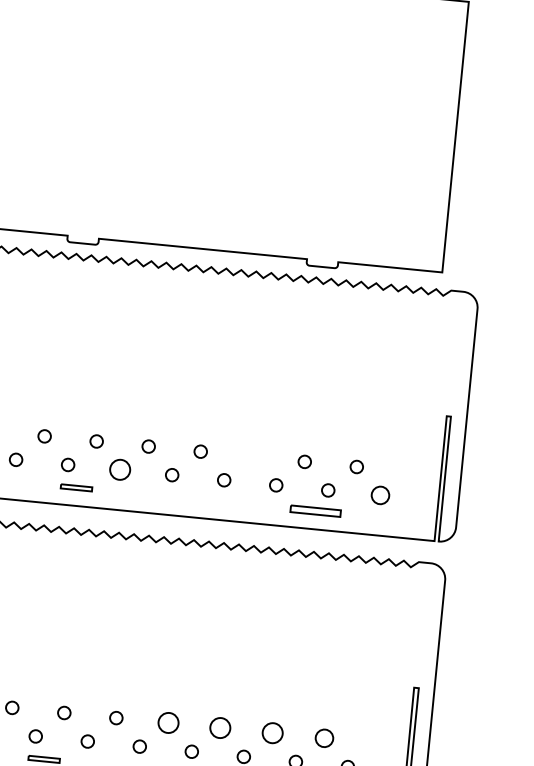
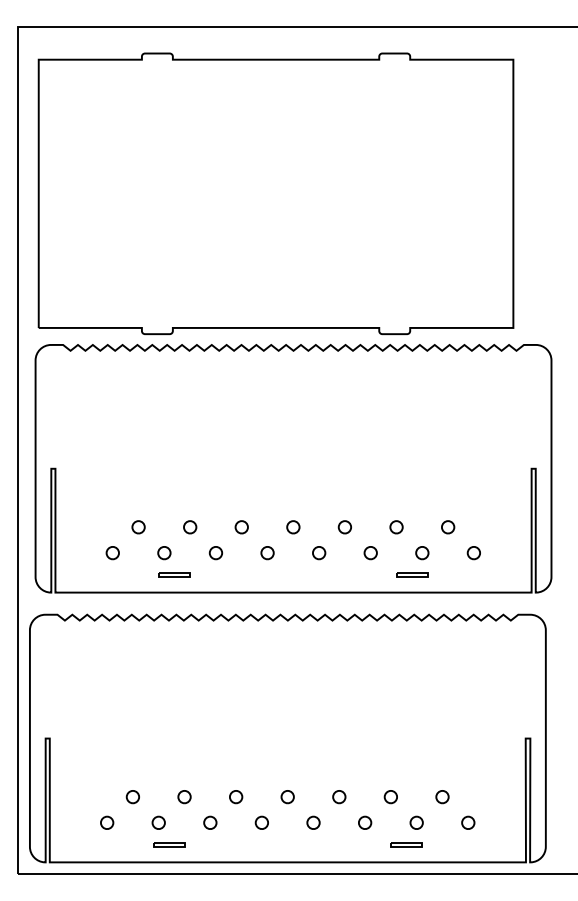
part: (252, 456) -> (344, 527), added
part: (119, 470) -> (215, 553), size x0.62
part: (379, 495) -> (473, 553), size x0.71
part: (316, 511) -> (412, 574), size x0.62
part: (168, 723) -> (287, 797), size x0.62
part: (220, 728) -> (339, 797), size x0.62
part: (271, 733) -> (390, 797), size x0.62
part: (324, 738) -> (442, 797), size x0.71

